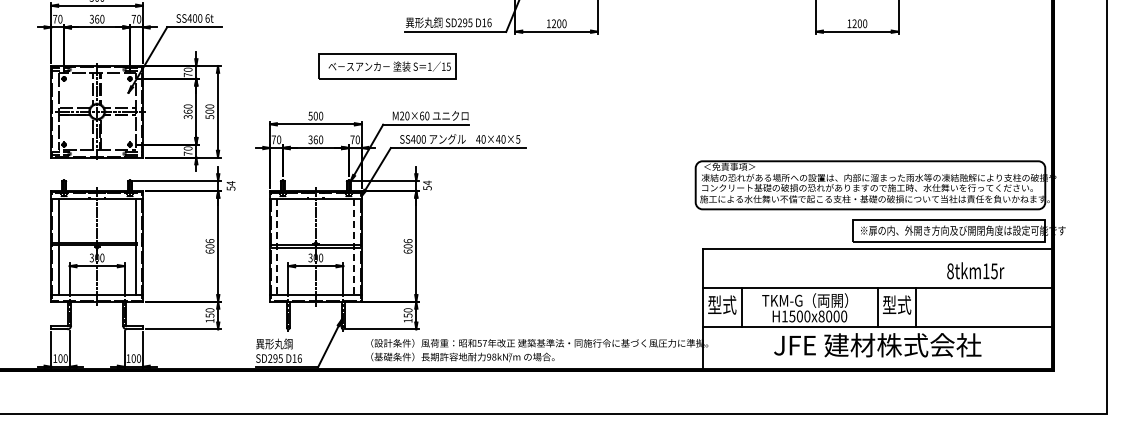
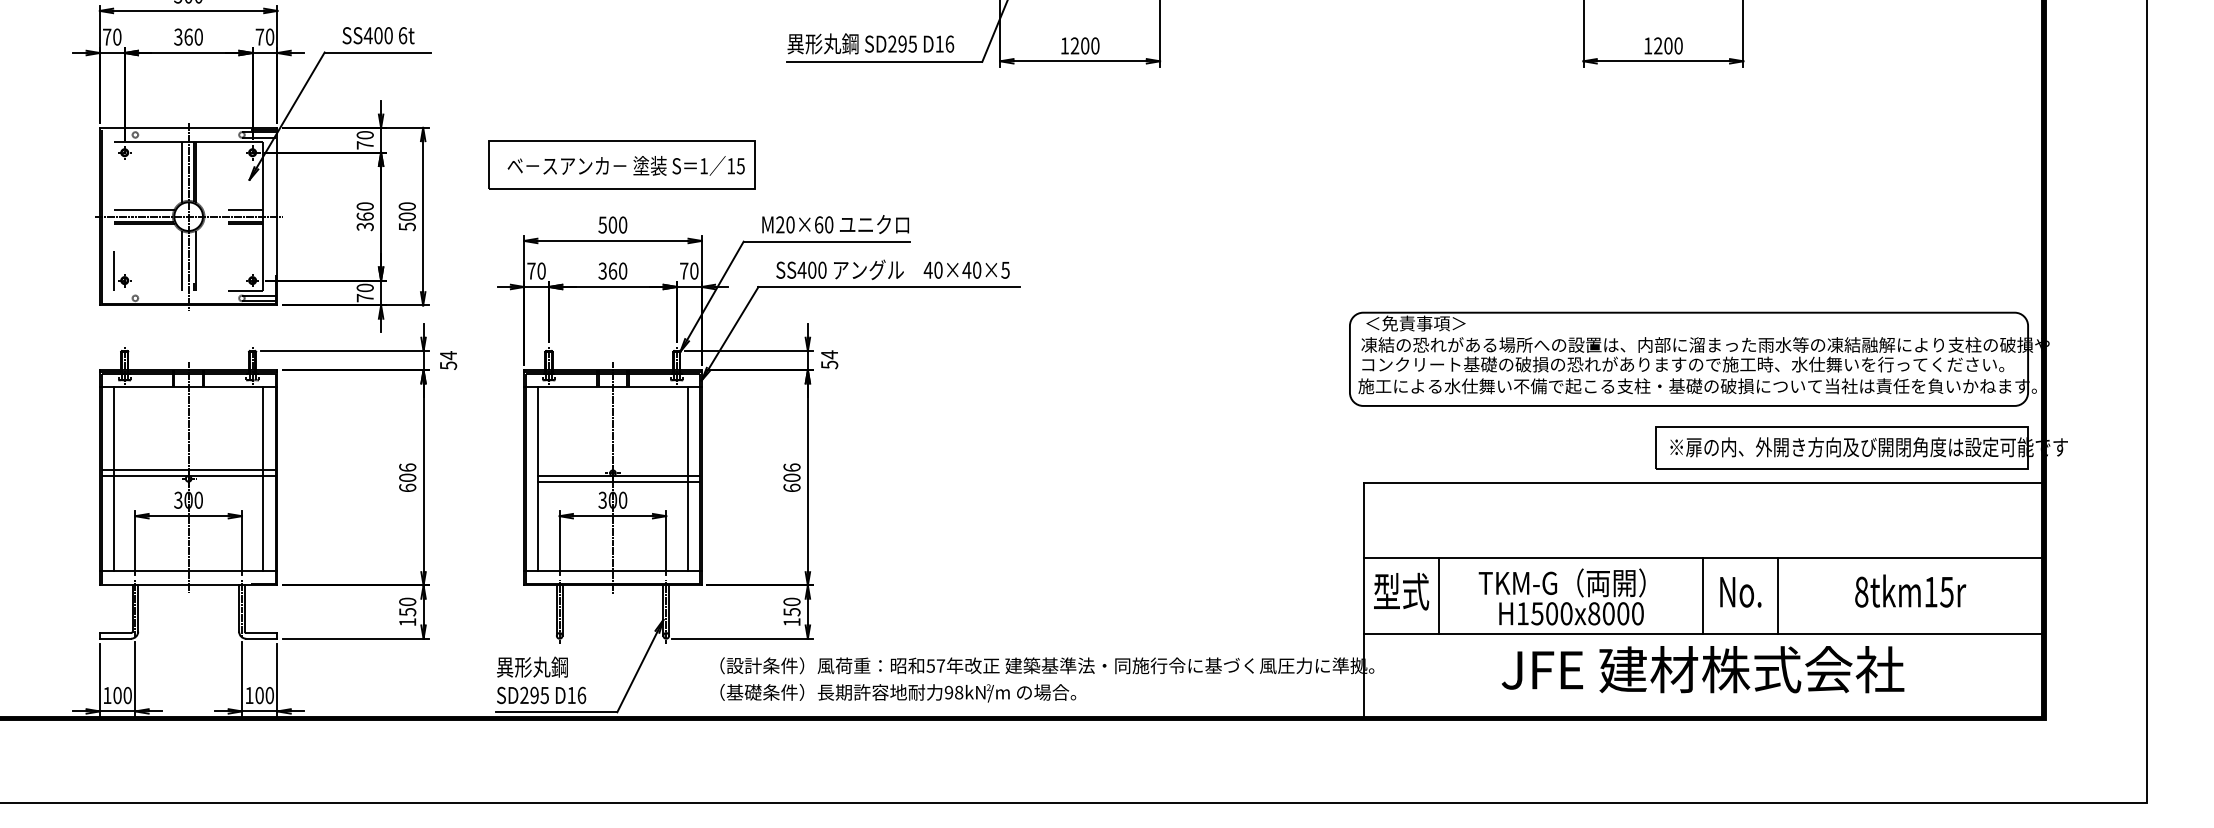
part: (387, 66) -> (621, 165), moved
line: (277, 246) -> (538, 478), dashed -> solid
line: (354, 246) -> (687, 478), dashed -> solid
text: (975, 270) -> (1910, 590), moved
text: (896, 304) -> (1739, 590), 型式 -> No.

